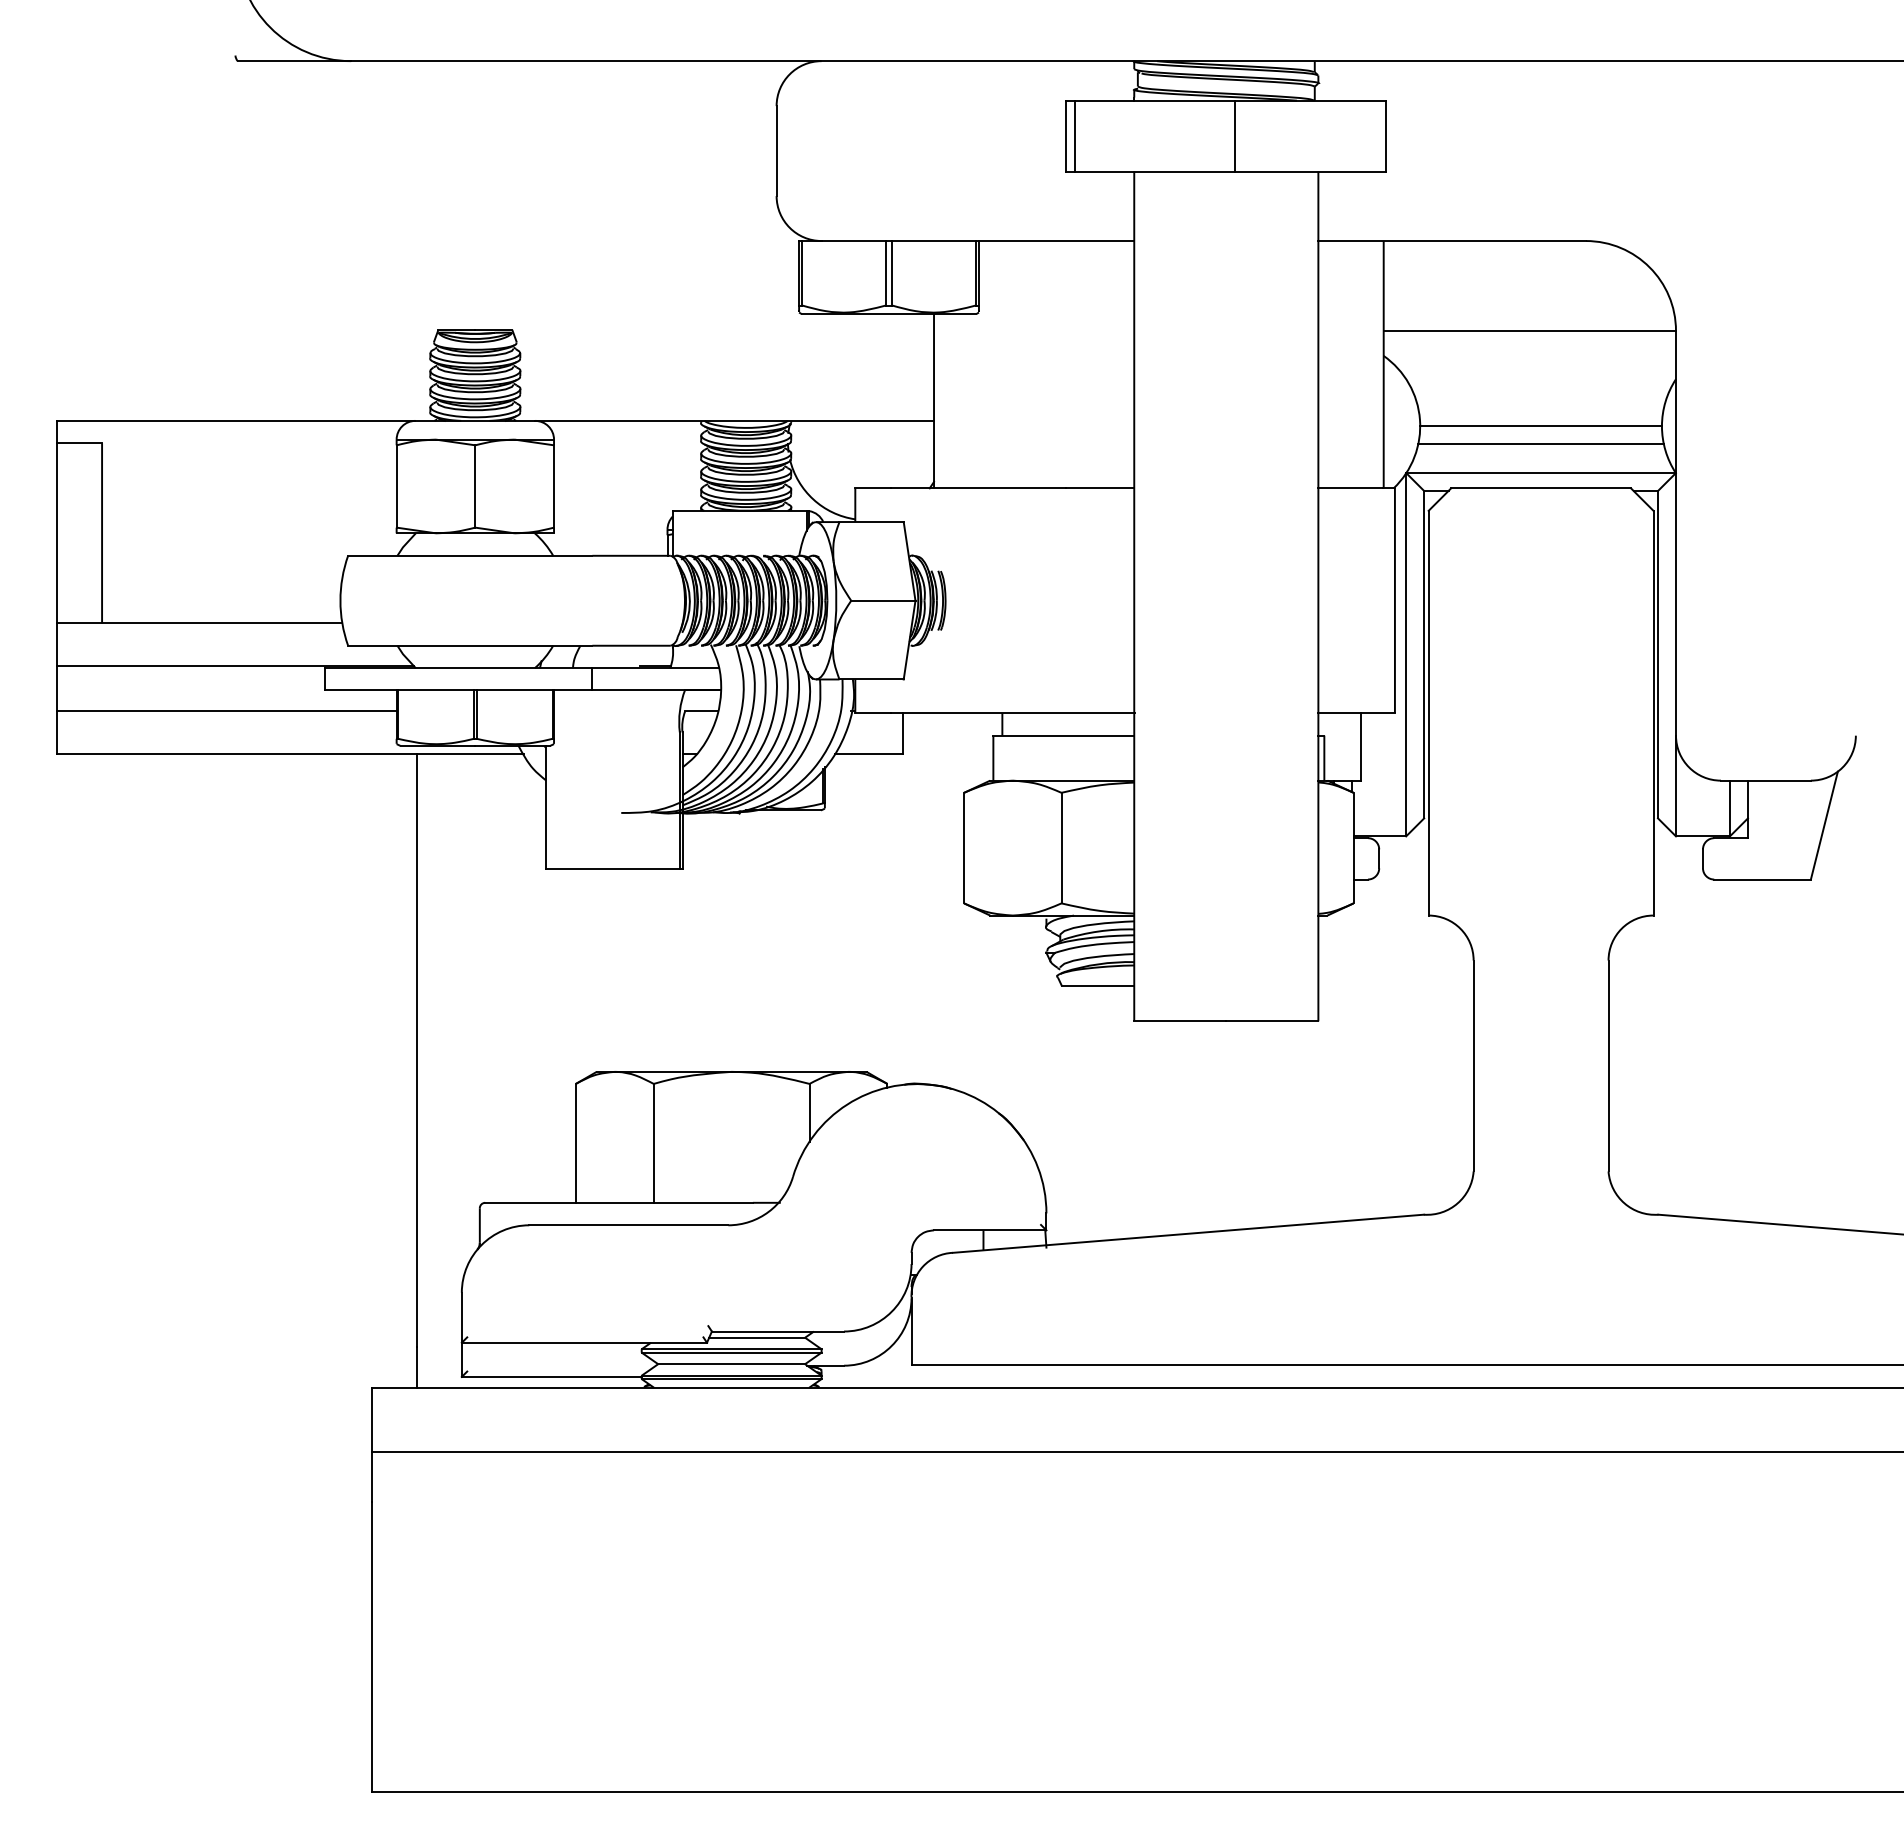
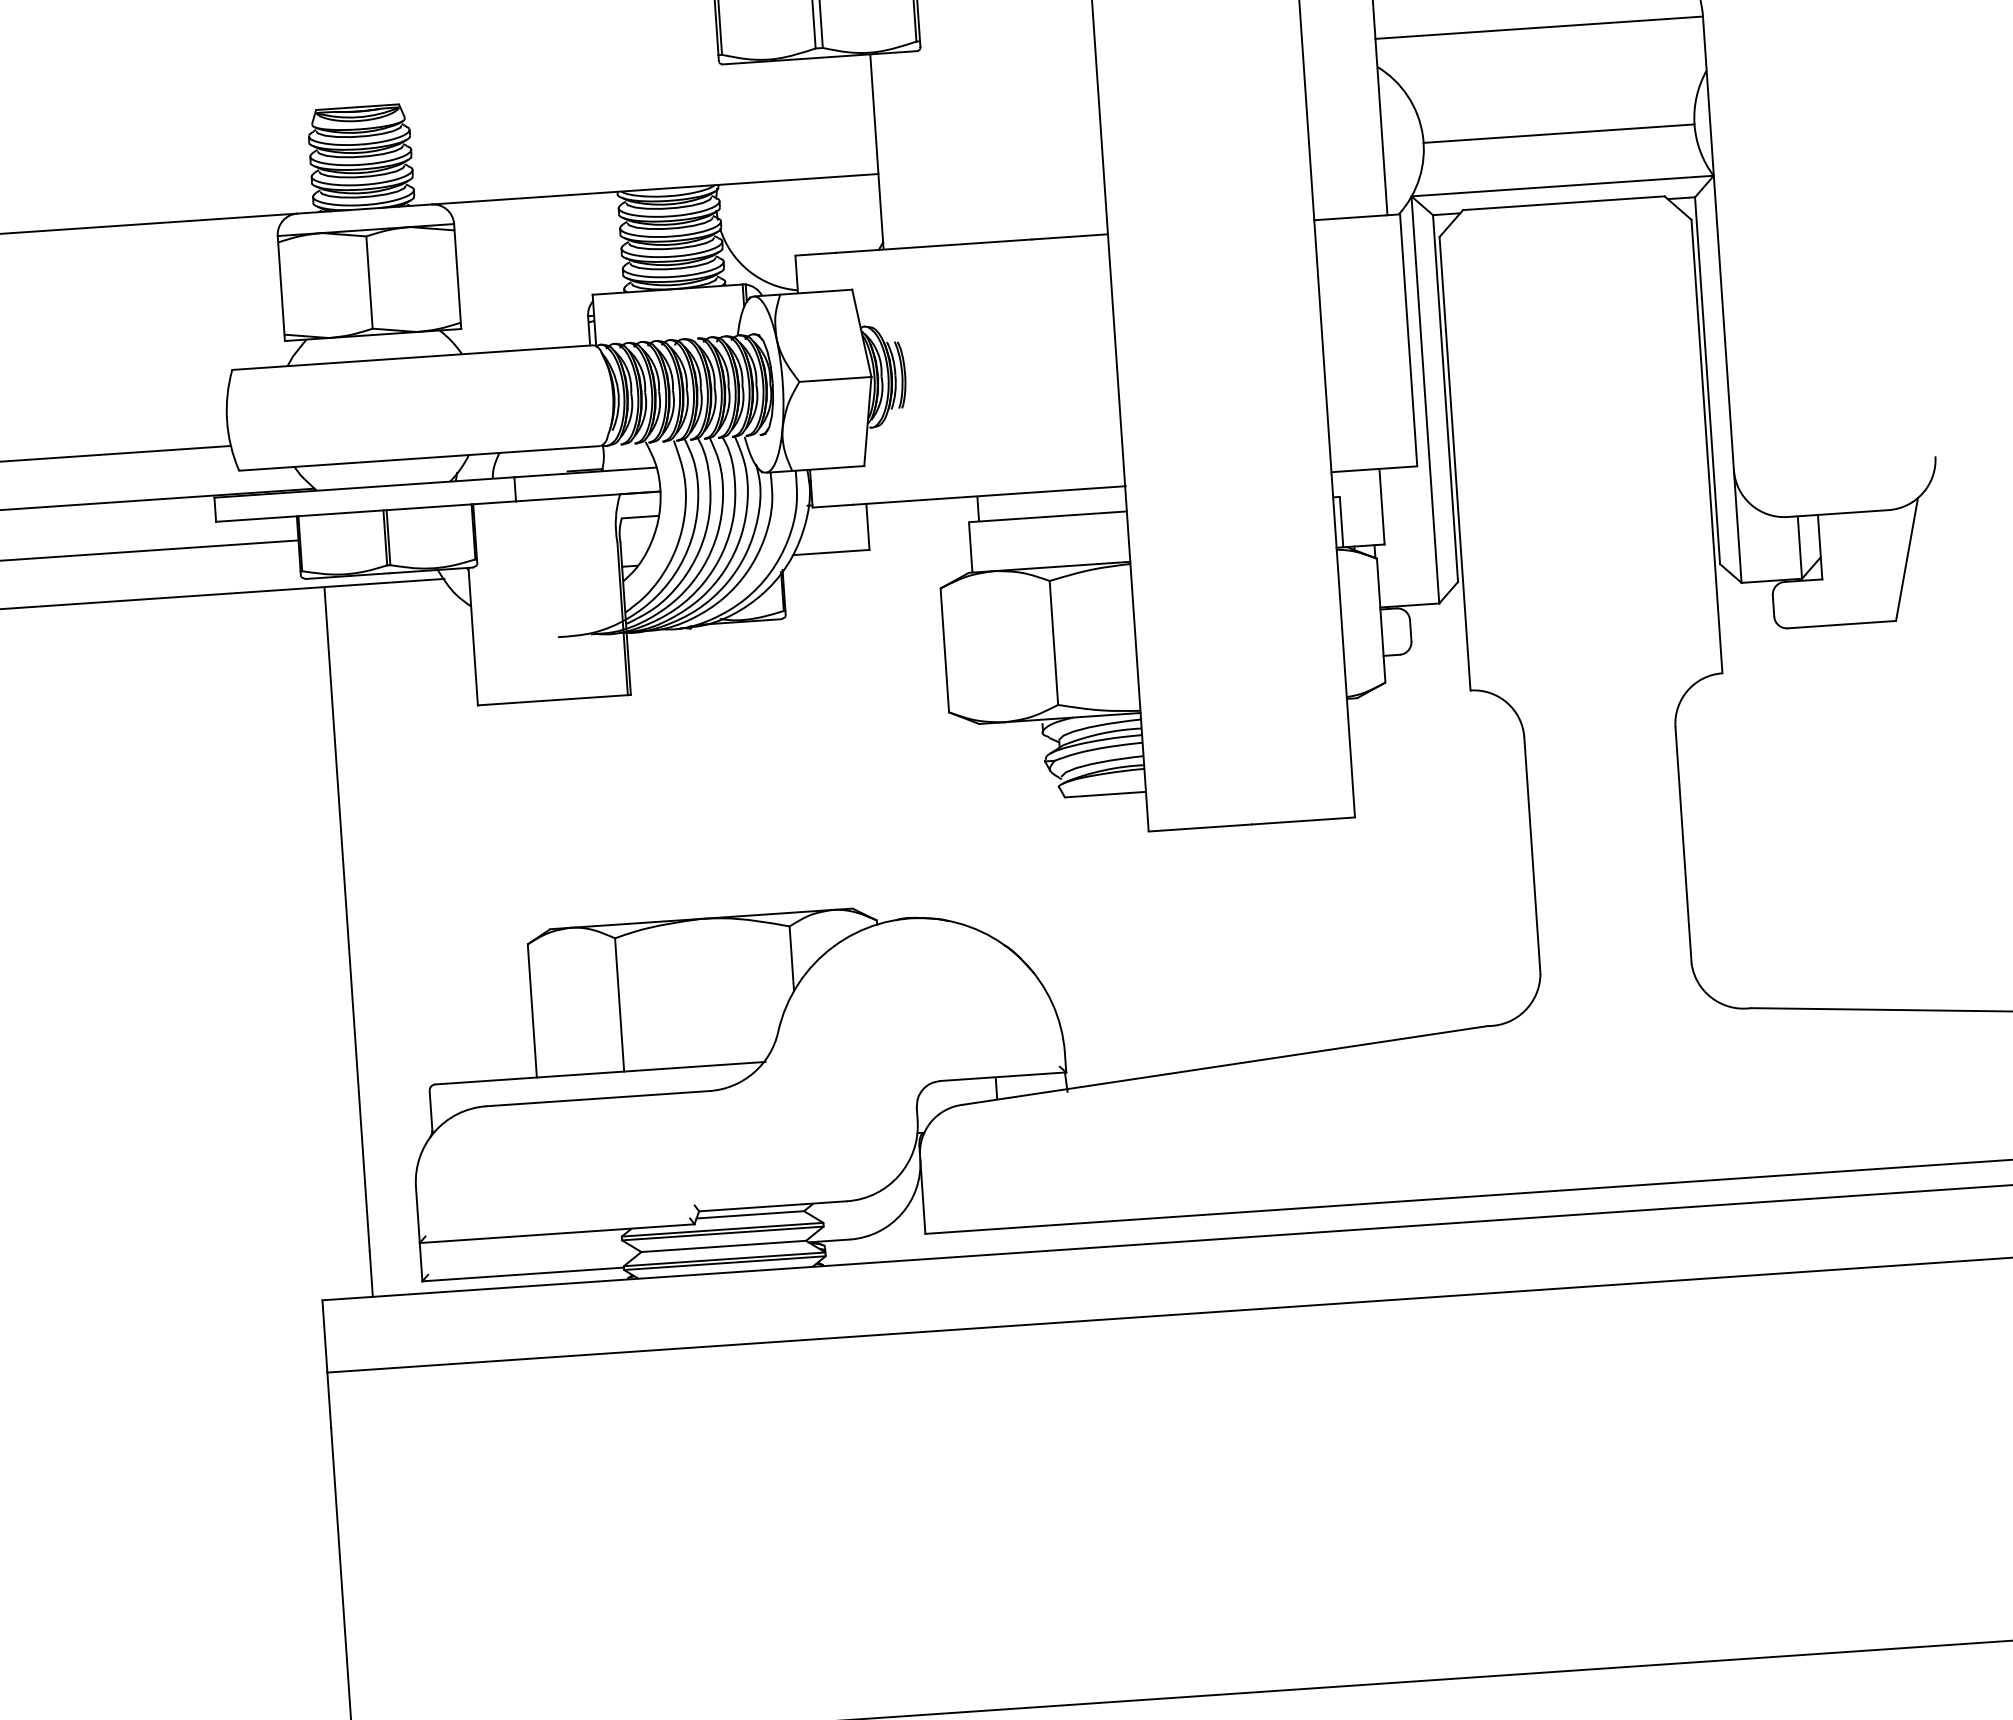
line: (1540, 444) -> (1559, 154), removed

